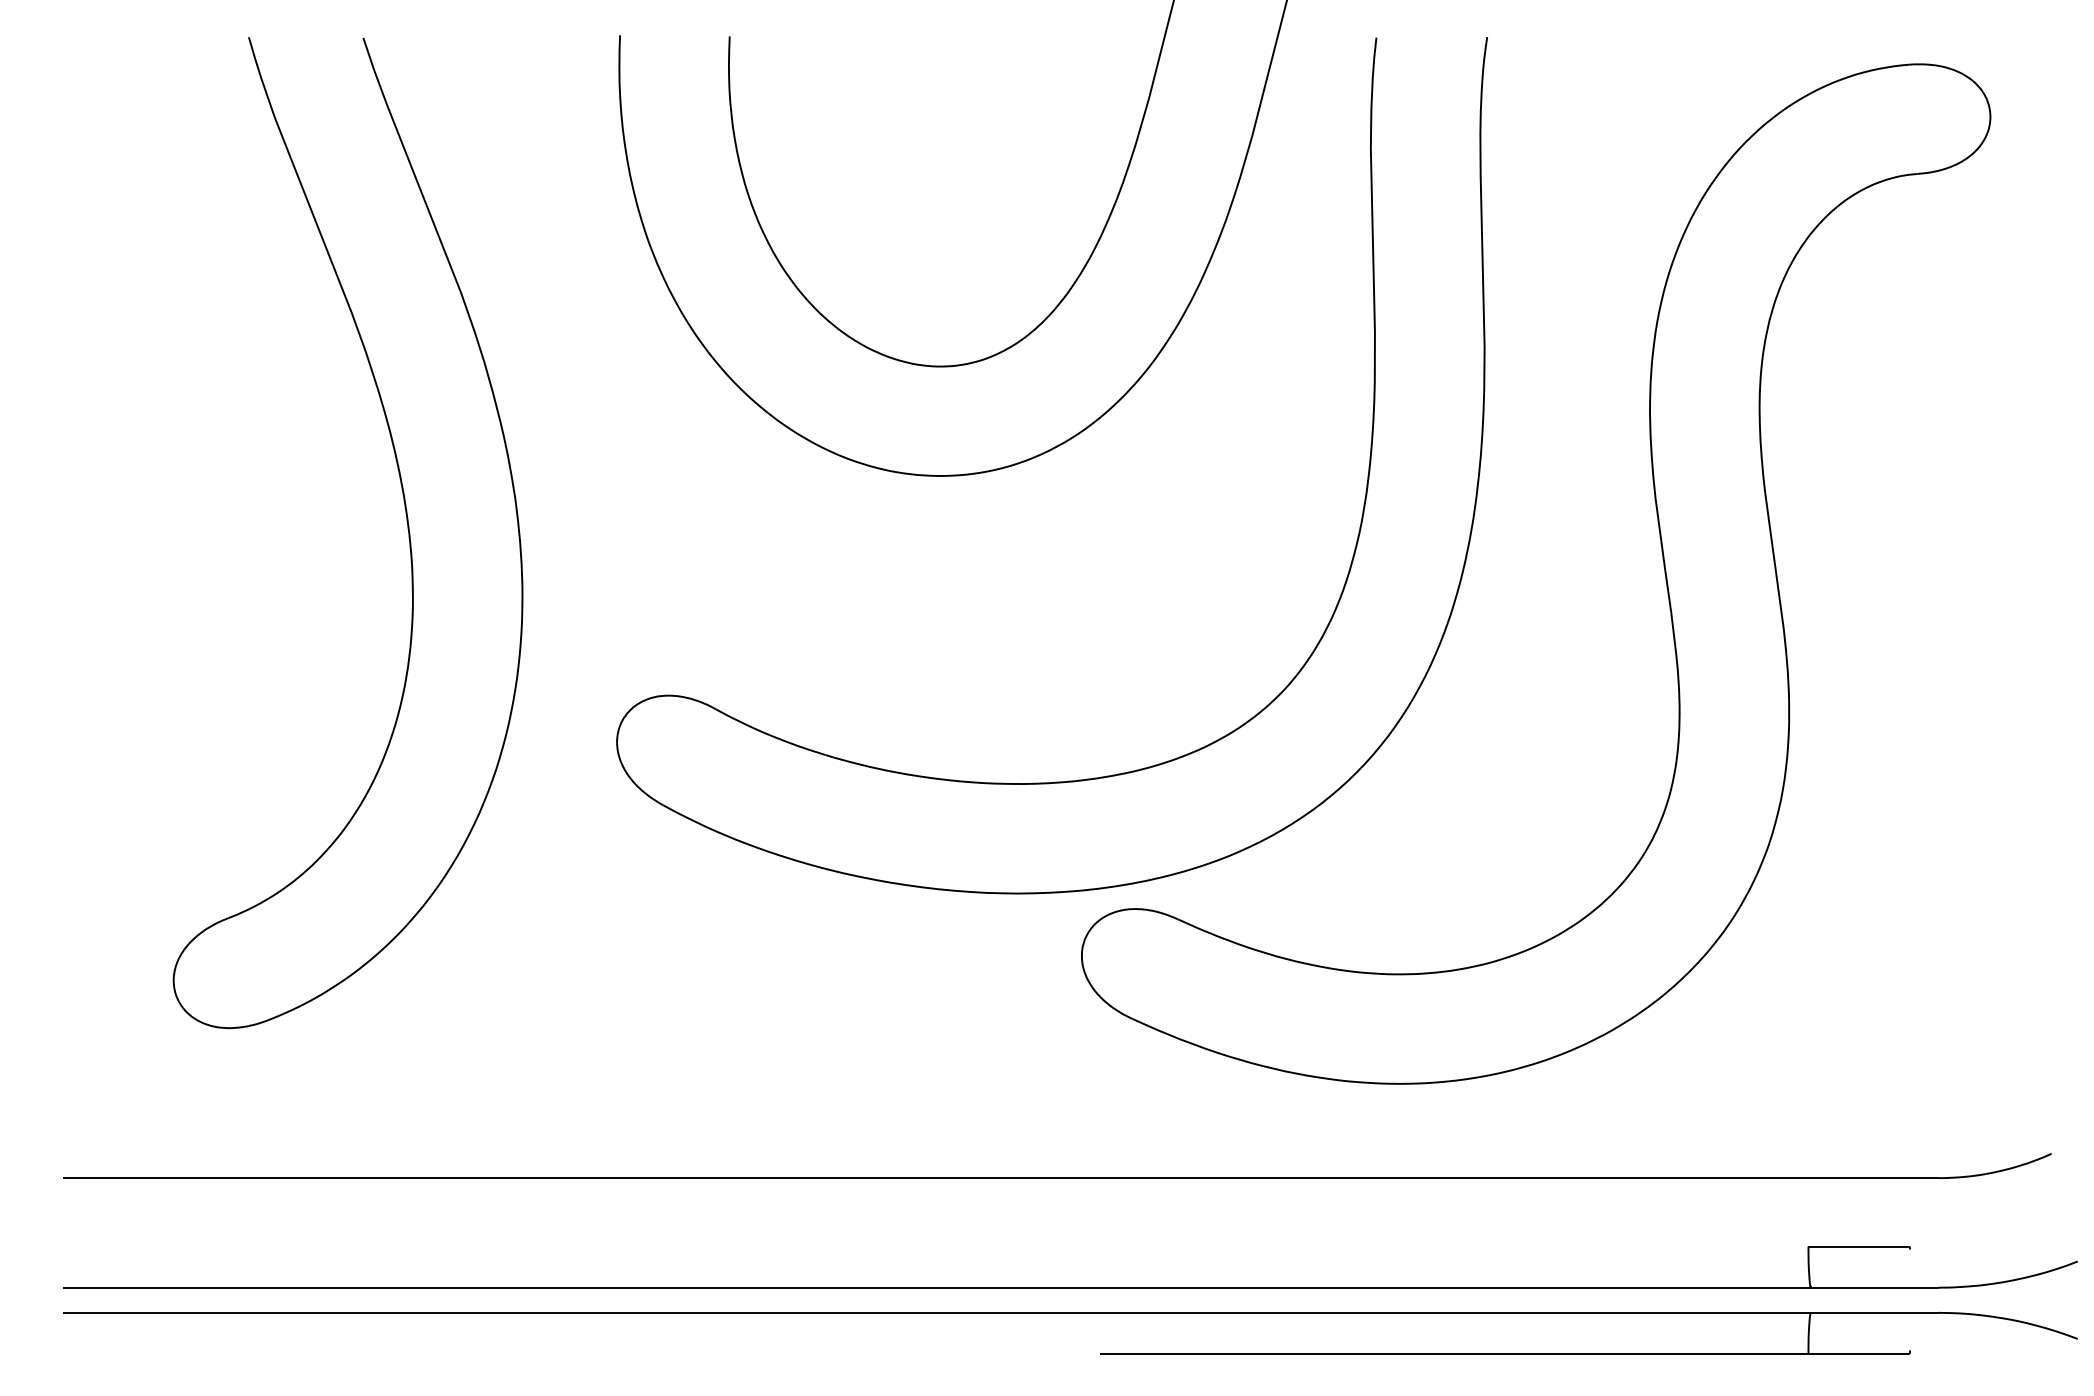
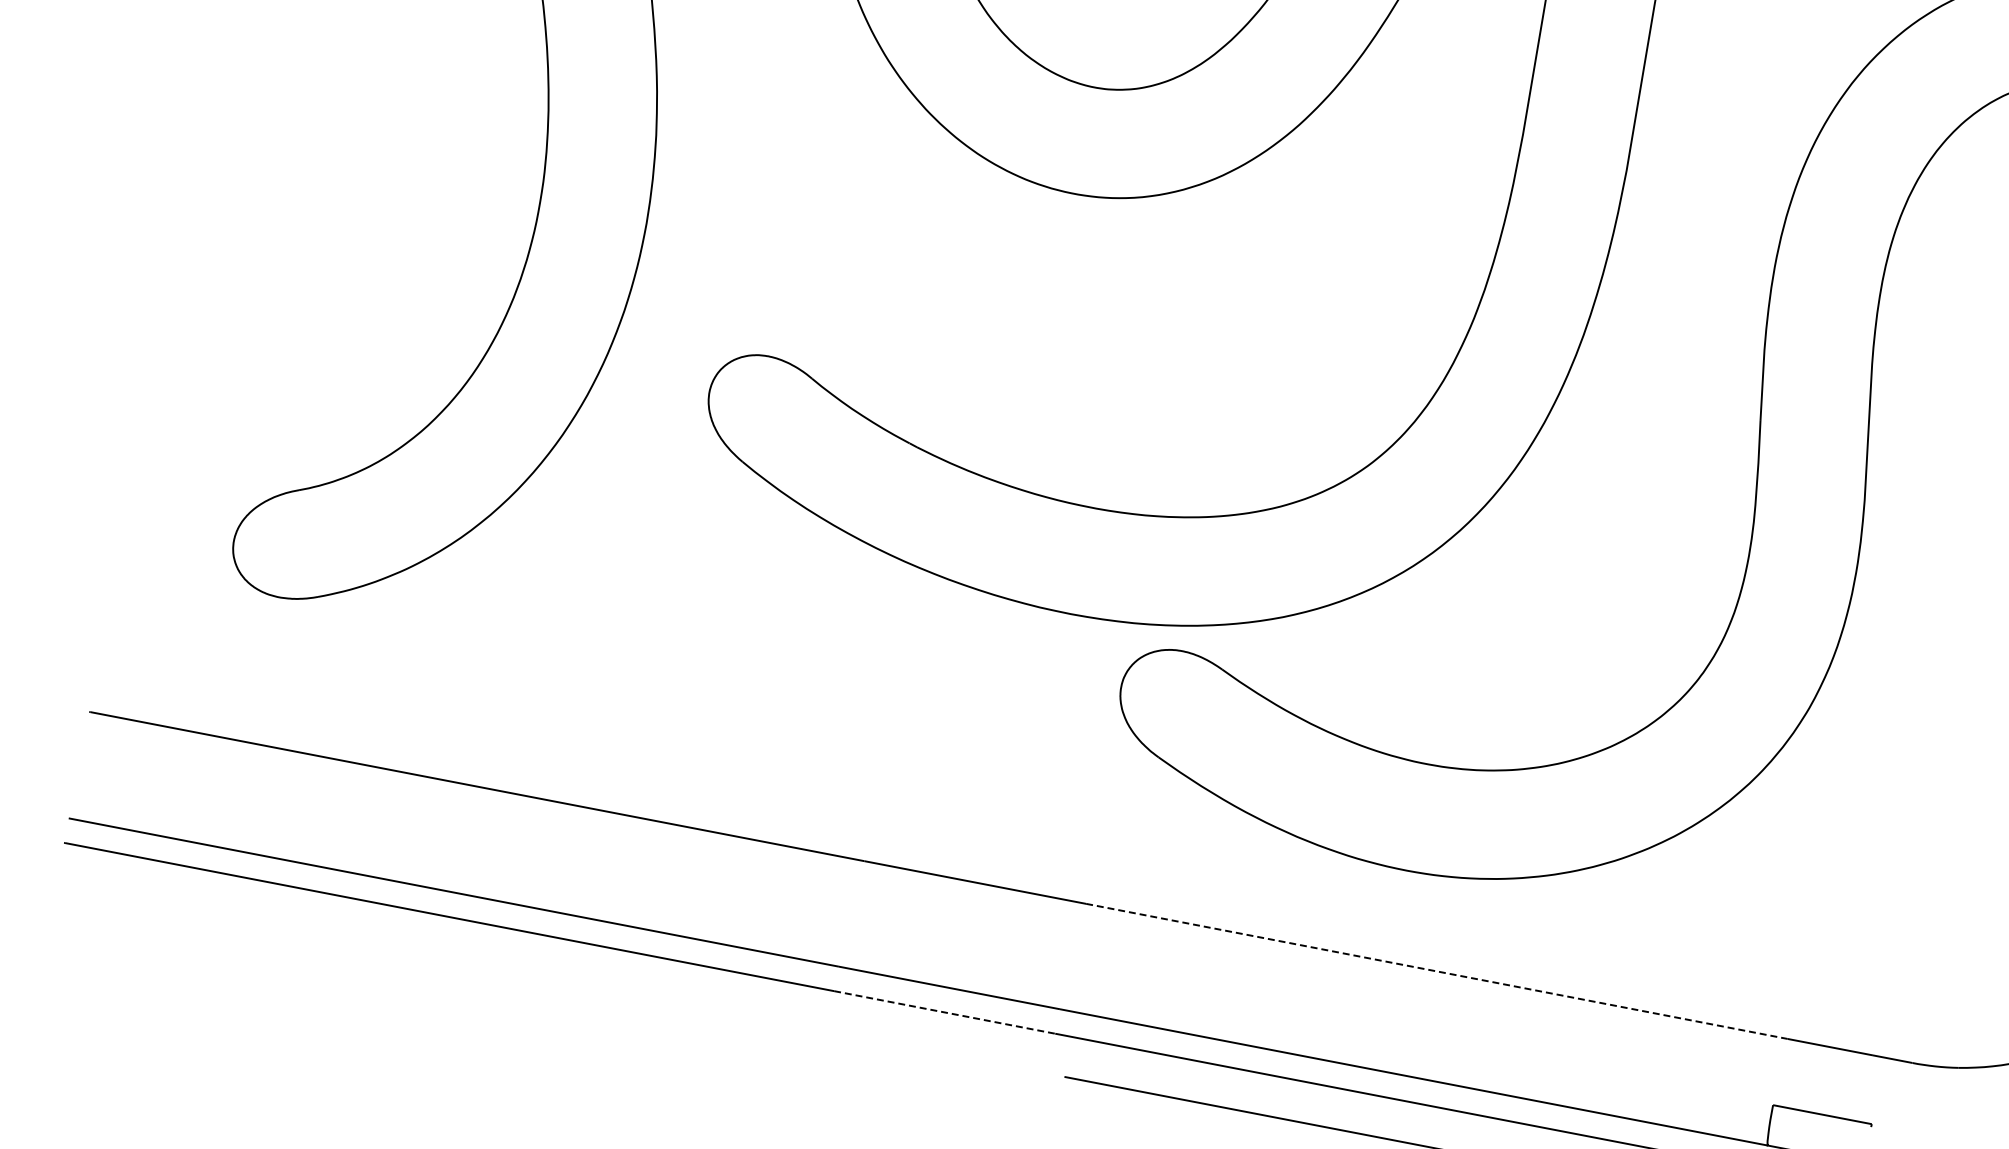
line: (1449, 1178) -> (1436, 971), solid -> dashed
line: (968, 1312) -> (944, 1012), solid -> dashed

